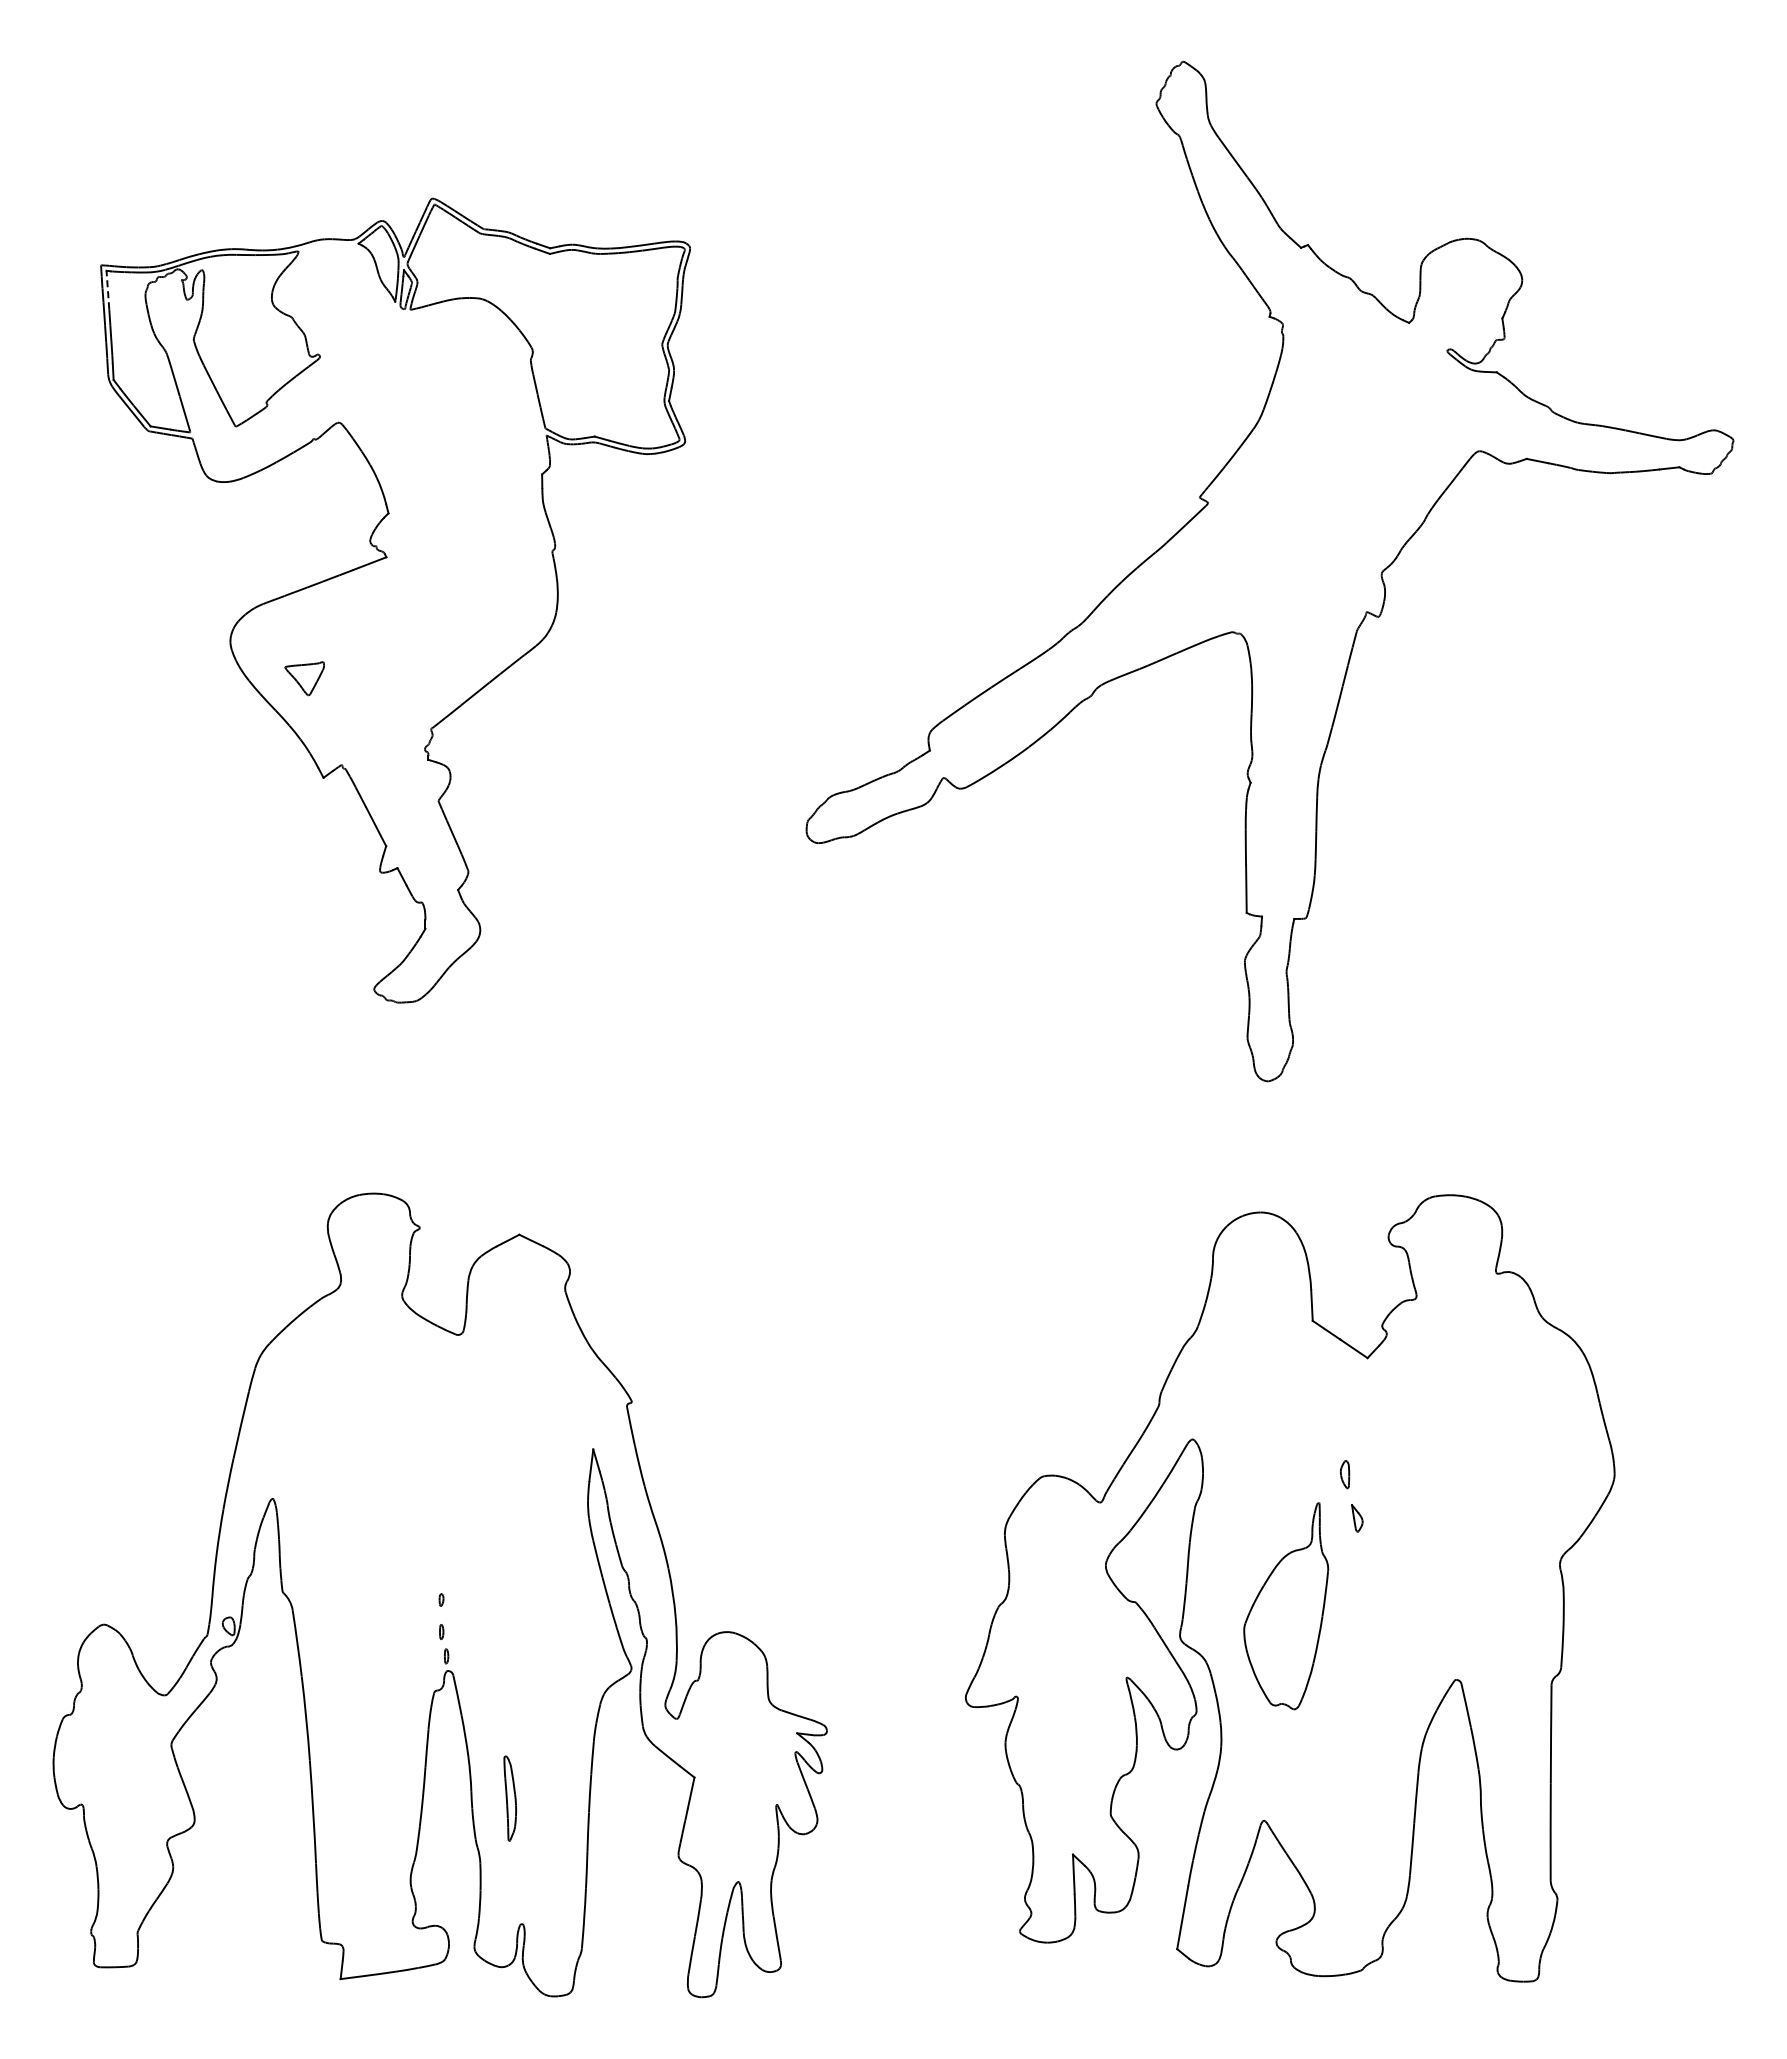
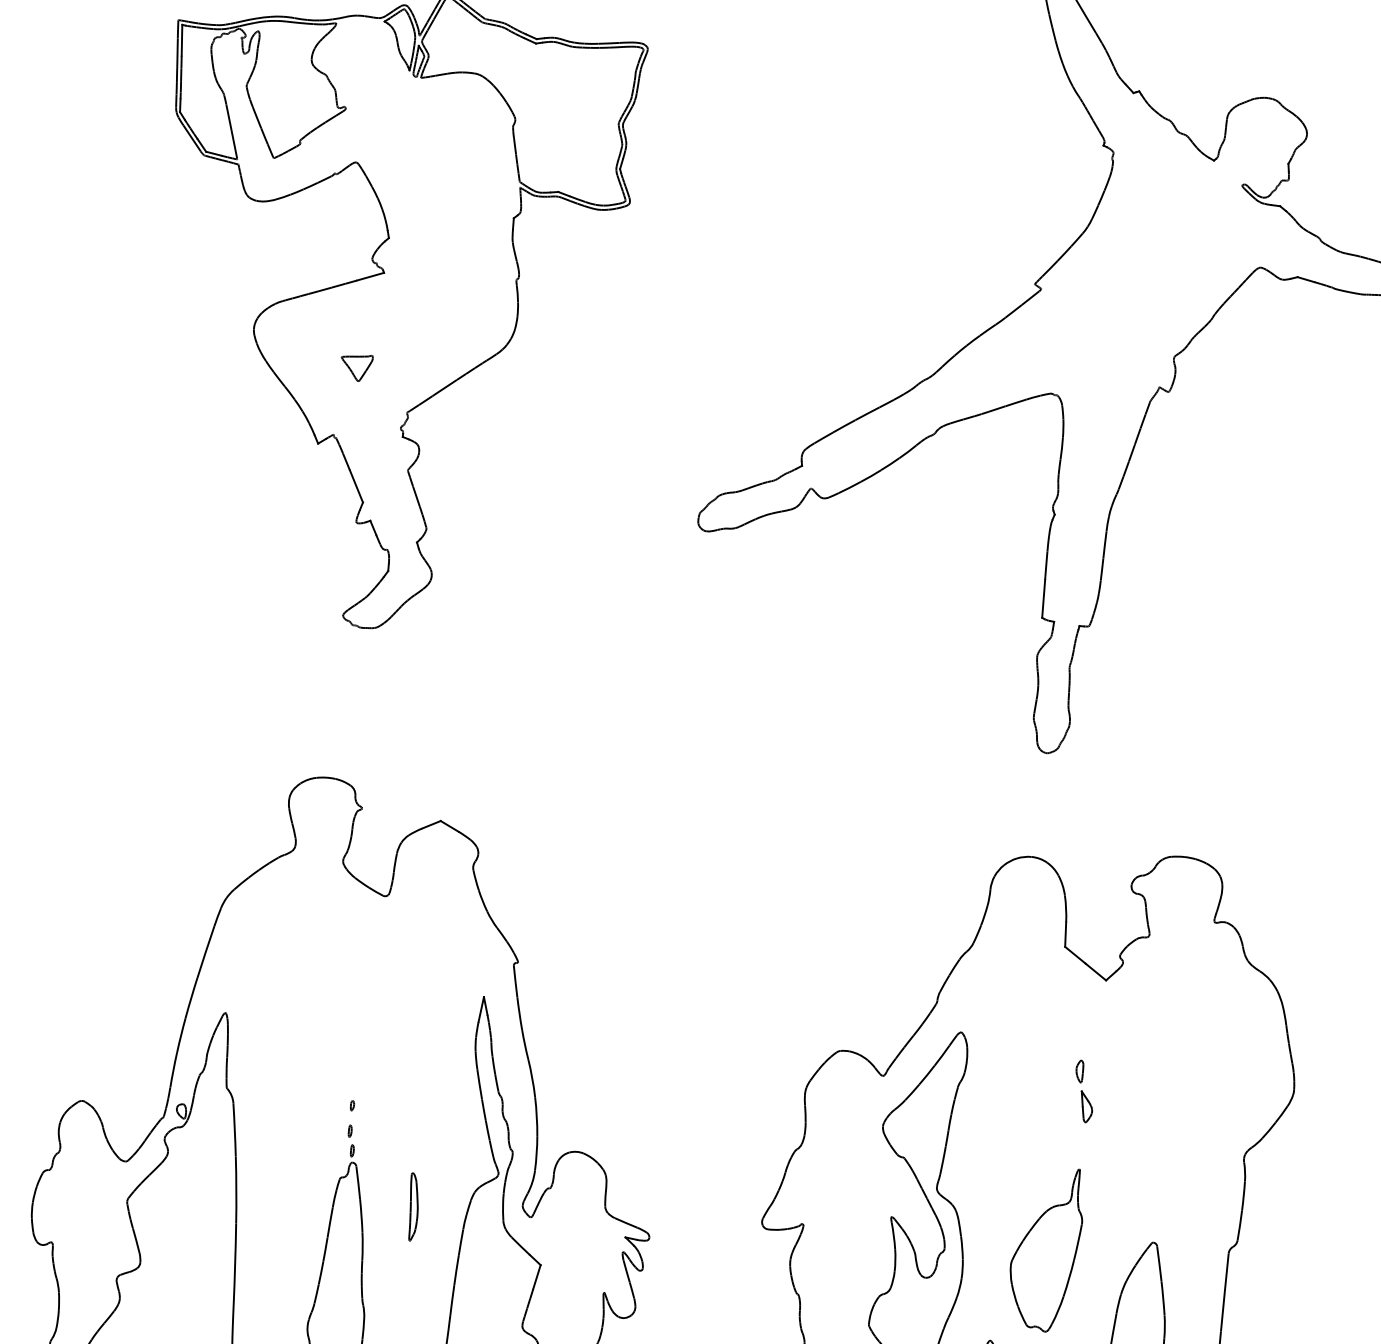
line: (107, 289) -> (181, 39), dashed -> solid
part: (304, 678) -> (356, 367), moved
part: (1356, 1518) -> (1085, 1107), size x1.43
part: (1286, 1606) -> (1046, 1249), moved
part: (510, 1798) -> (413, 1207), moved

